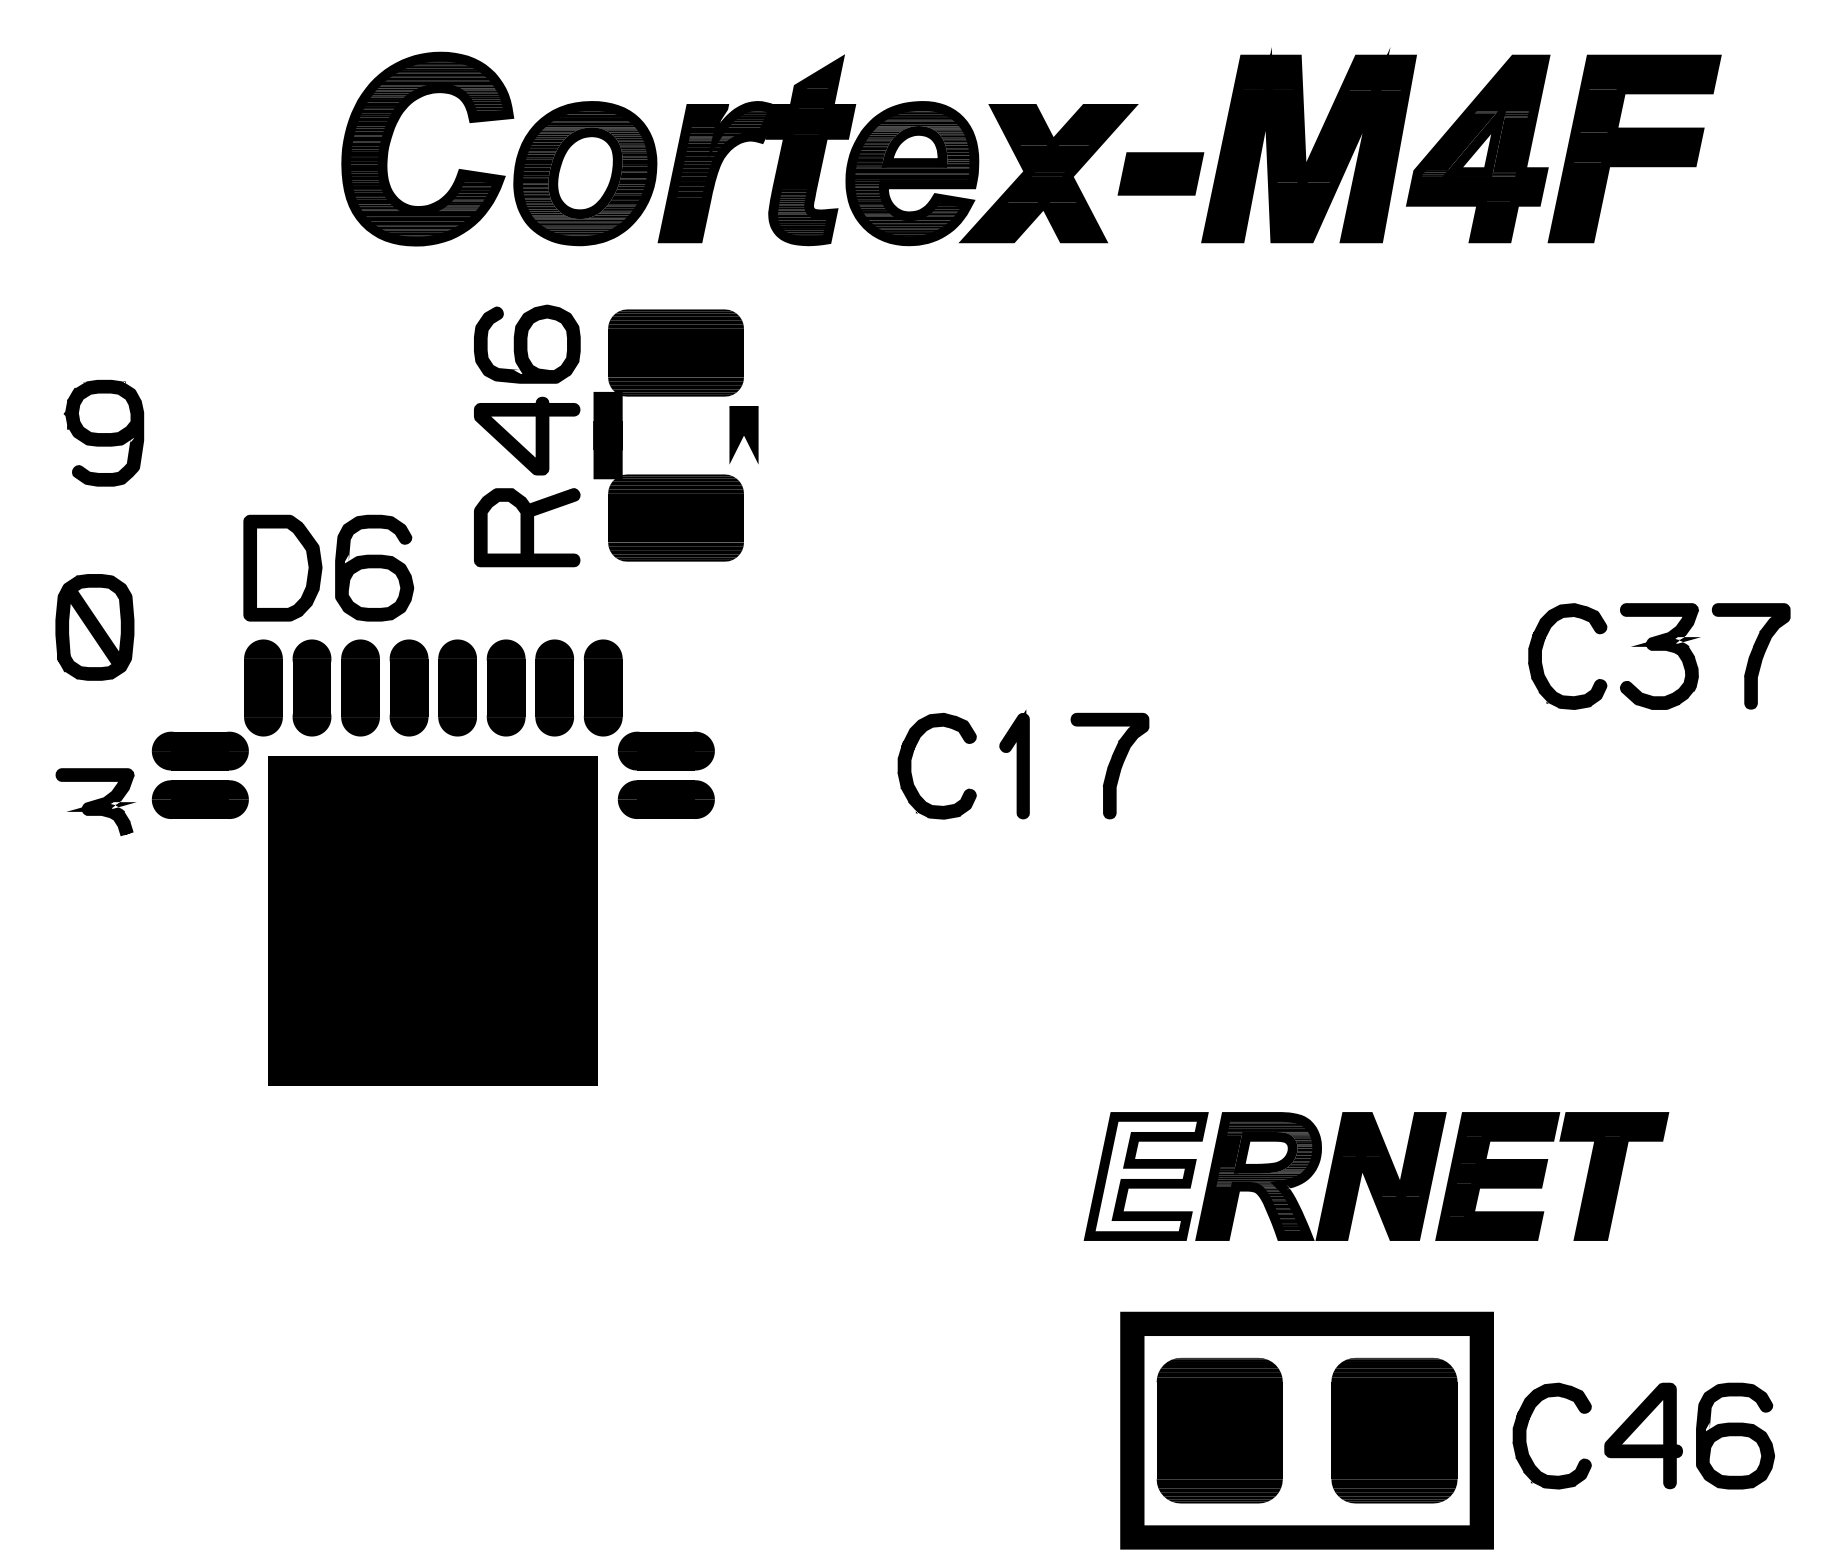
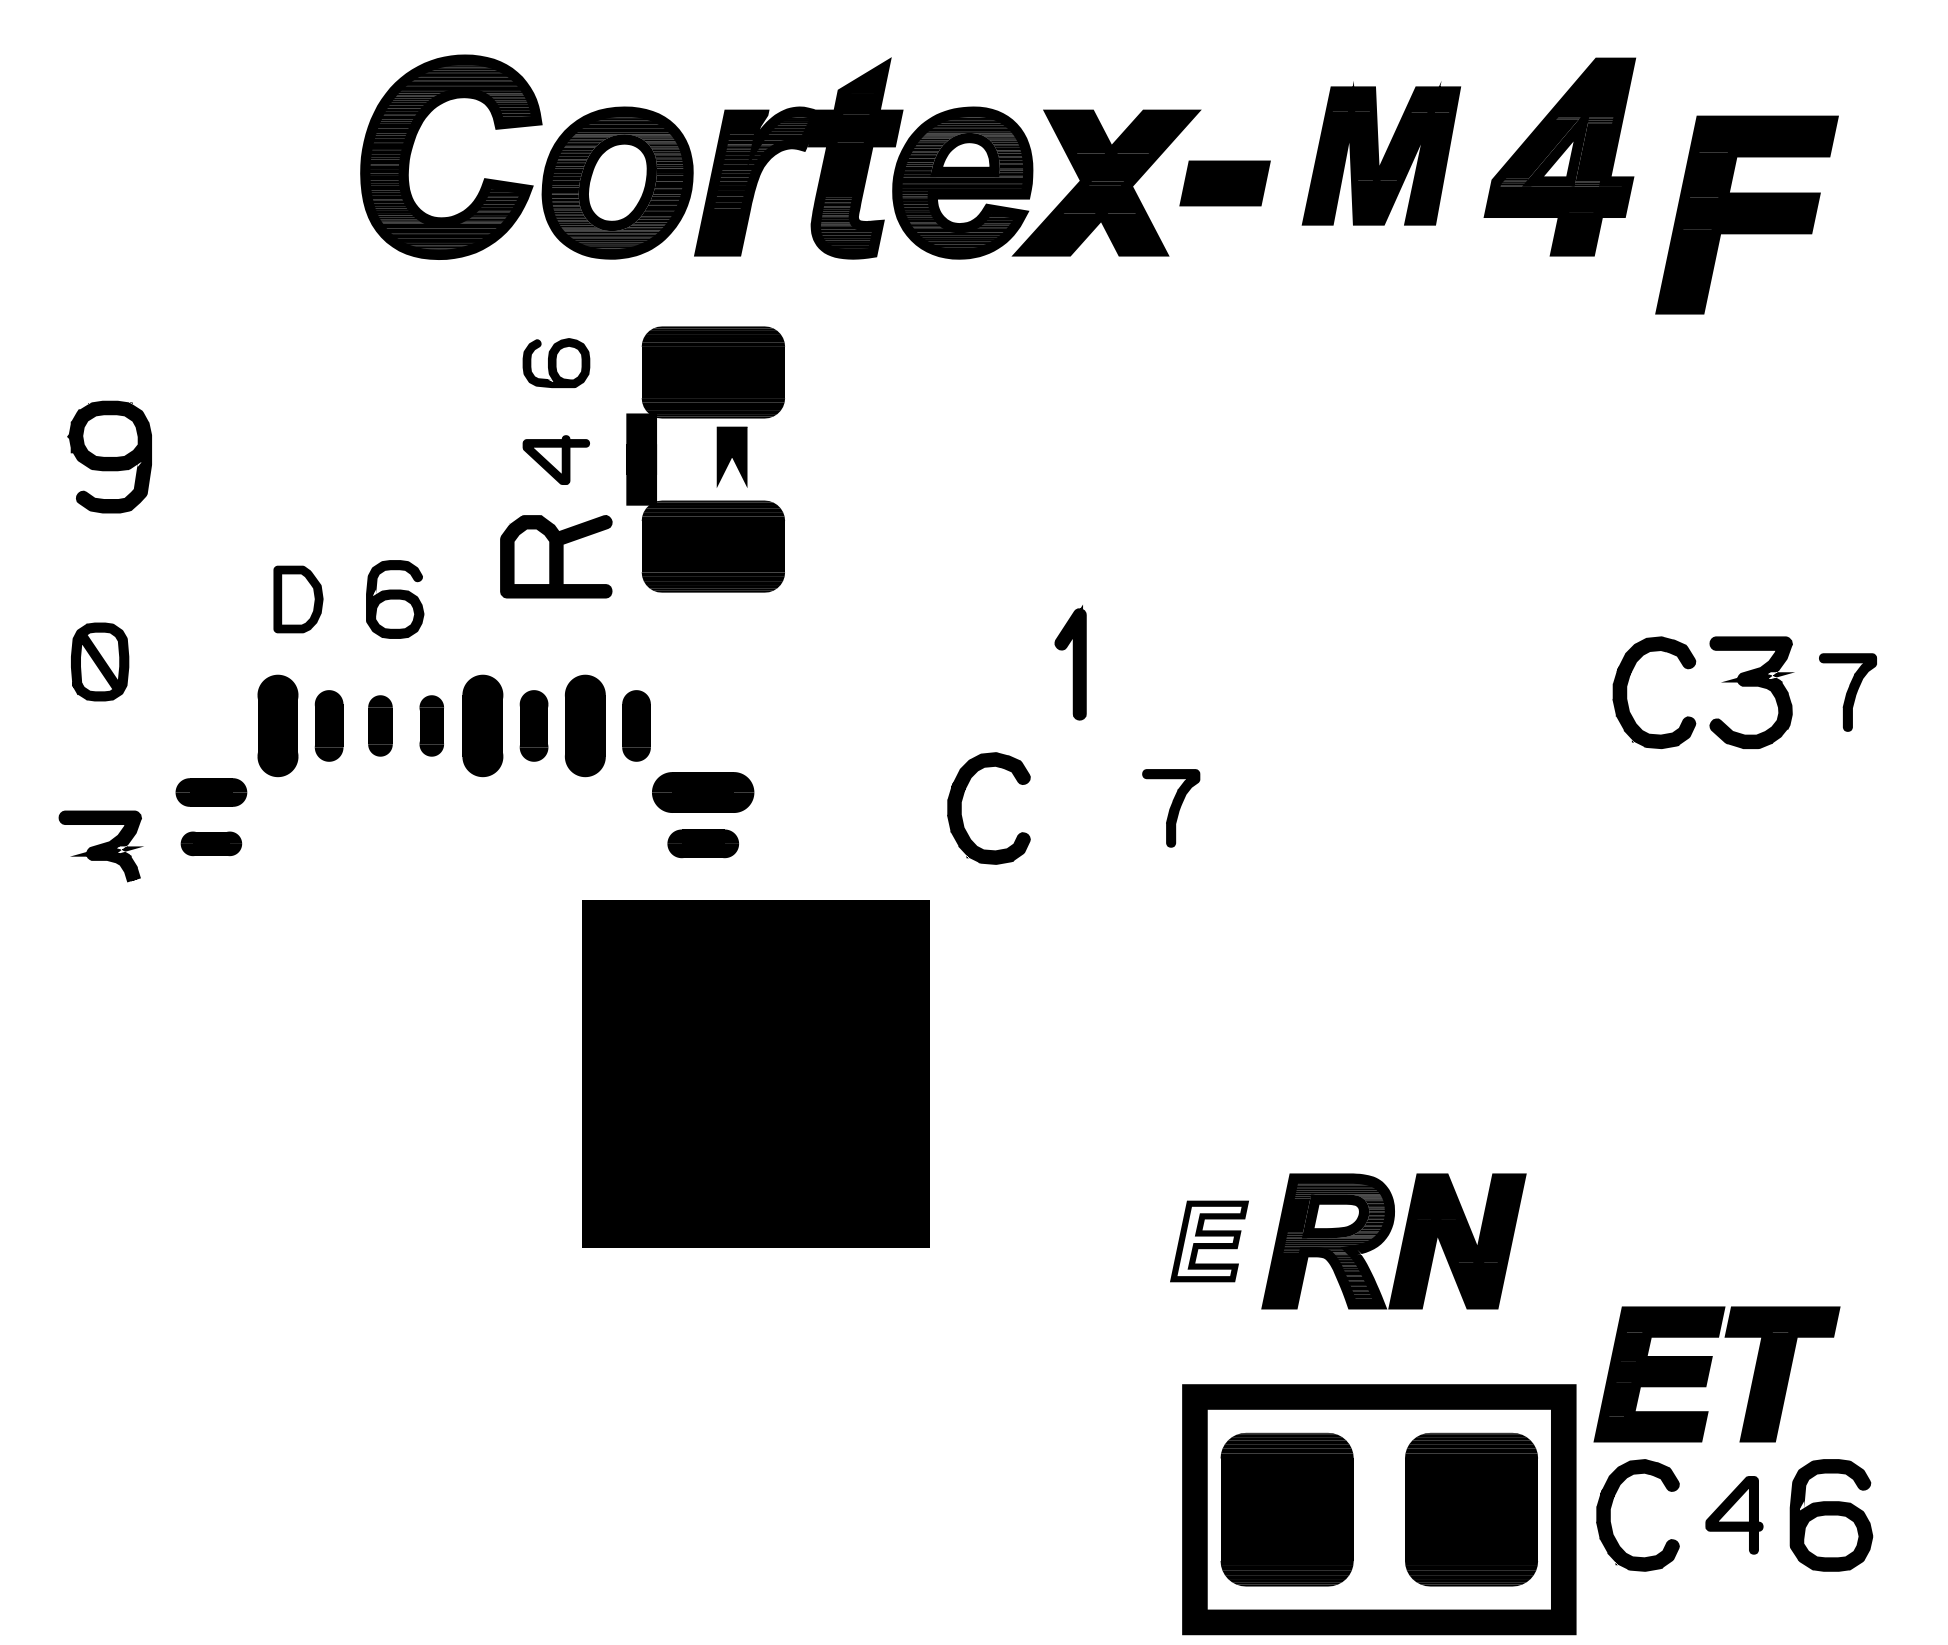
part: (1309, 145) -> (1381, 153), size x0.7
part: (1634, 148) -> (1746, 214), moved
part: (527, 343) -> (556, 362), size x0.6
part: (743, 434) -> (731, 456), moved
part: (527, 435) -> (556, 459), size x0.6
part: (282, 568) -> (298, 599), size x0.6
part: (373, 568) -> (394, 599), size x0.7
part: (94, 626) -> (99, 661), size x0.7
part: (1750, 656) -> (1847, 692), size x0.7
part: (311, 687) -> (328, 725), size x0.7
part: (360, 687) -> (380, 725), size x0.6
part: (408, 687) -> (431, 725), size x0.6
part: (505, 687) -> (533, 725), size x0.7
part: (603, 687) -> (636, 725), size x0.7
part: (200, 751) -> (211, 792), size x0.7
part: (1014, 764) -> (1070, 662), moved
part: (1109, 766) -> (1170, 808), size x0.7
part: (200, 799) -> (211, 843), size x0.6
part: (666, 799) -> (703, 843), size x0.7
part: (432, 920) -> (755, 1073), moved
part: (1545, 1175) -> (1709, 1373), moved
part: (1146, 1176) -> (1209, 1241), size x0.6
part: (1643, 1436) -> (1734, 1515), size x0.7

